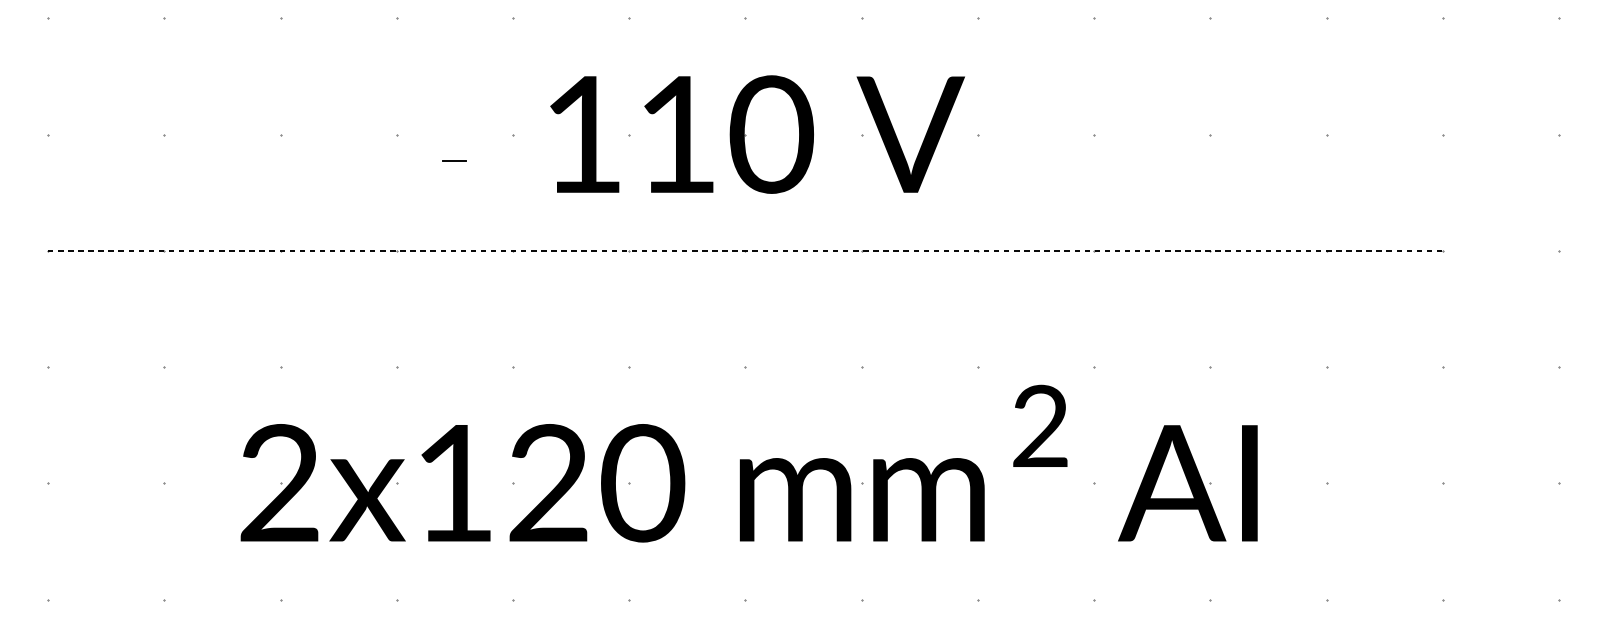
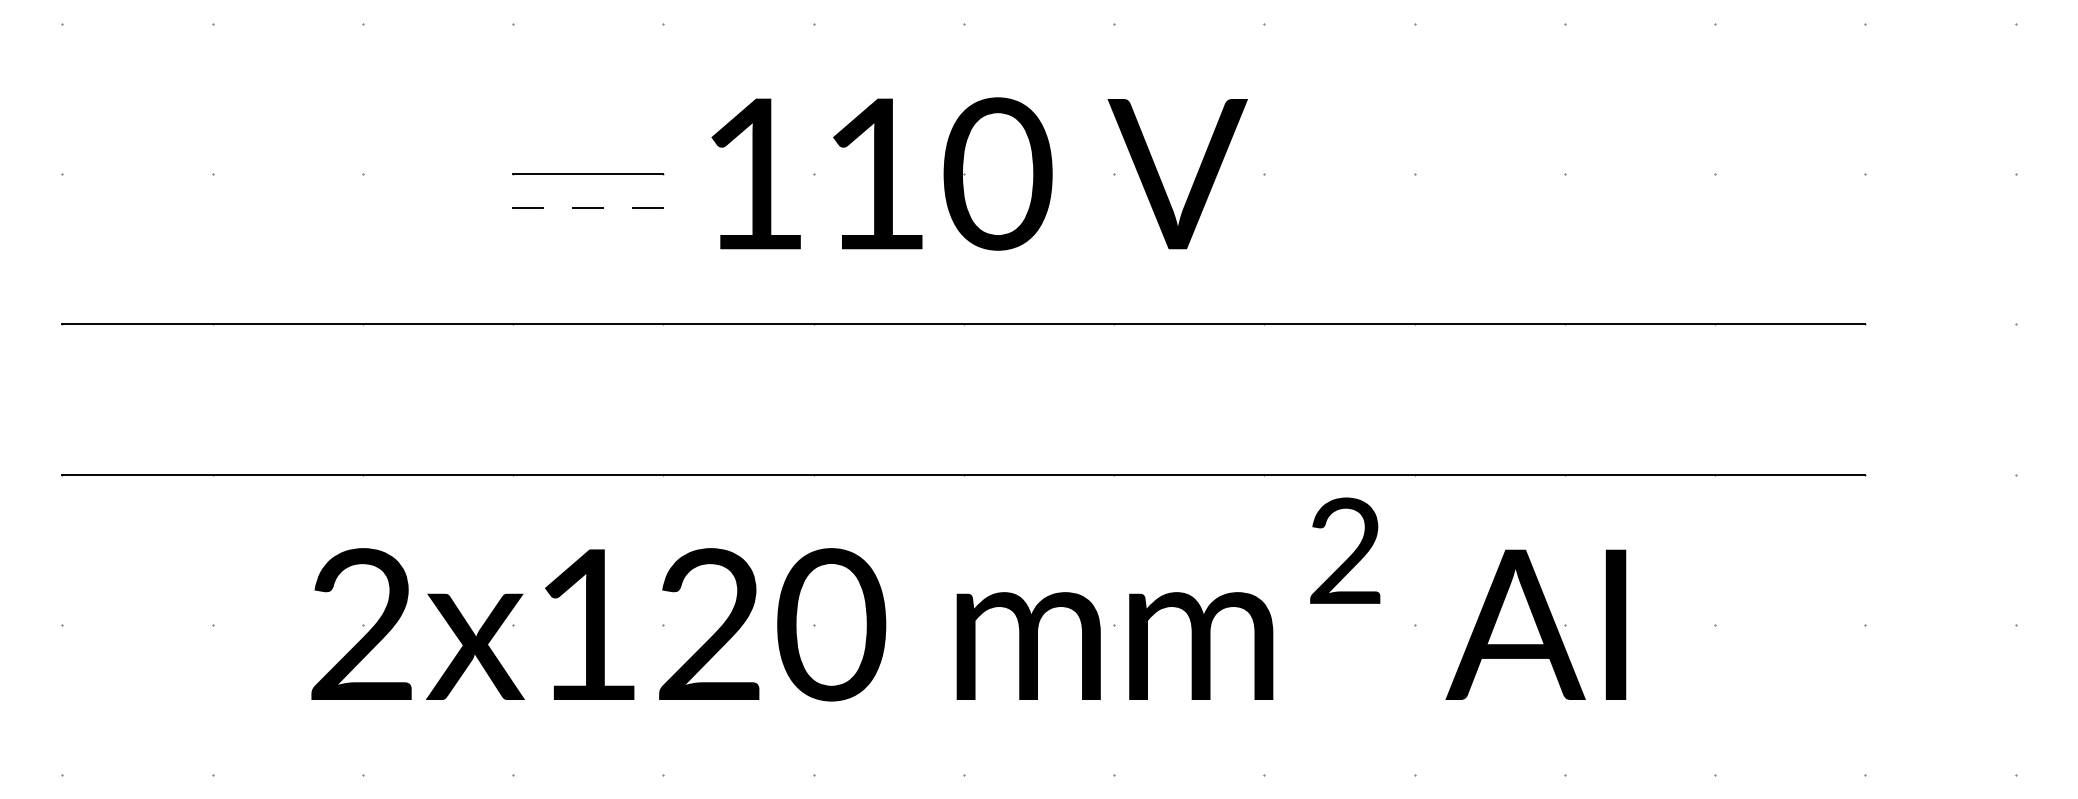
line: (455, 134) -> (588, 174), added
line: (407, 160) -> (527, 207), added
line: (501, 161) -> (648, 208), added
line: (745, 250) -> (963, 324), dashed -> solid
line: (745, 367) -> (963, 474), added

